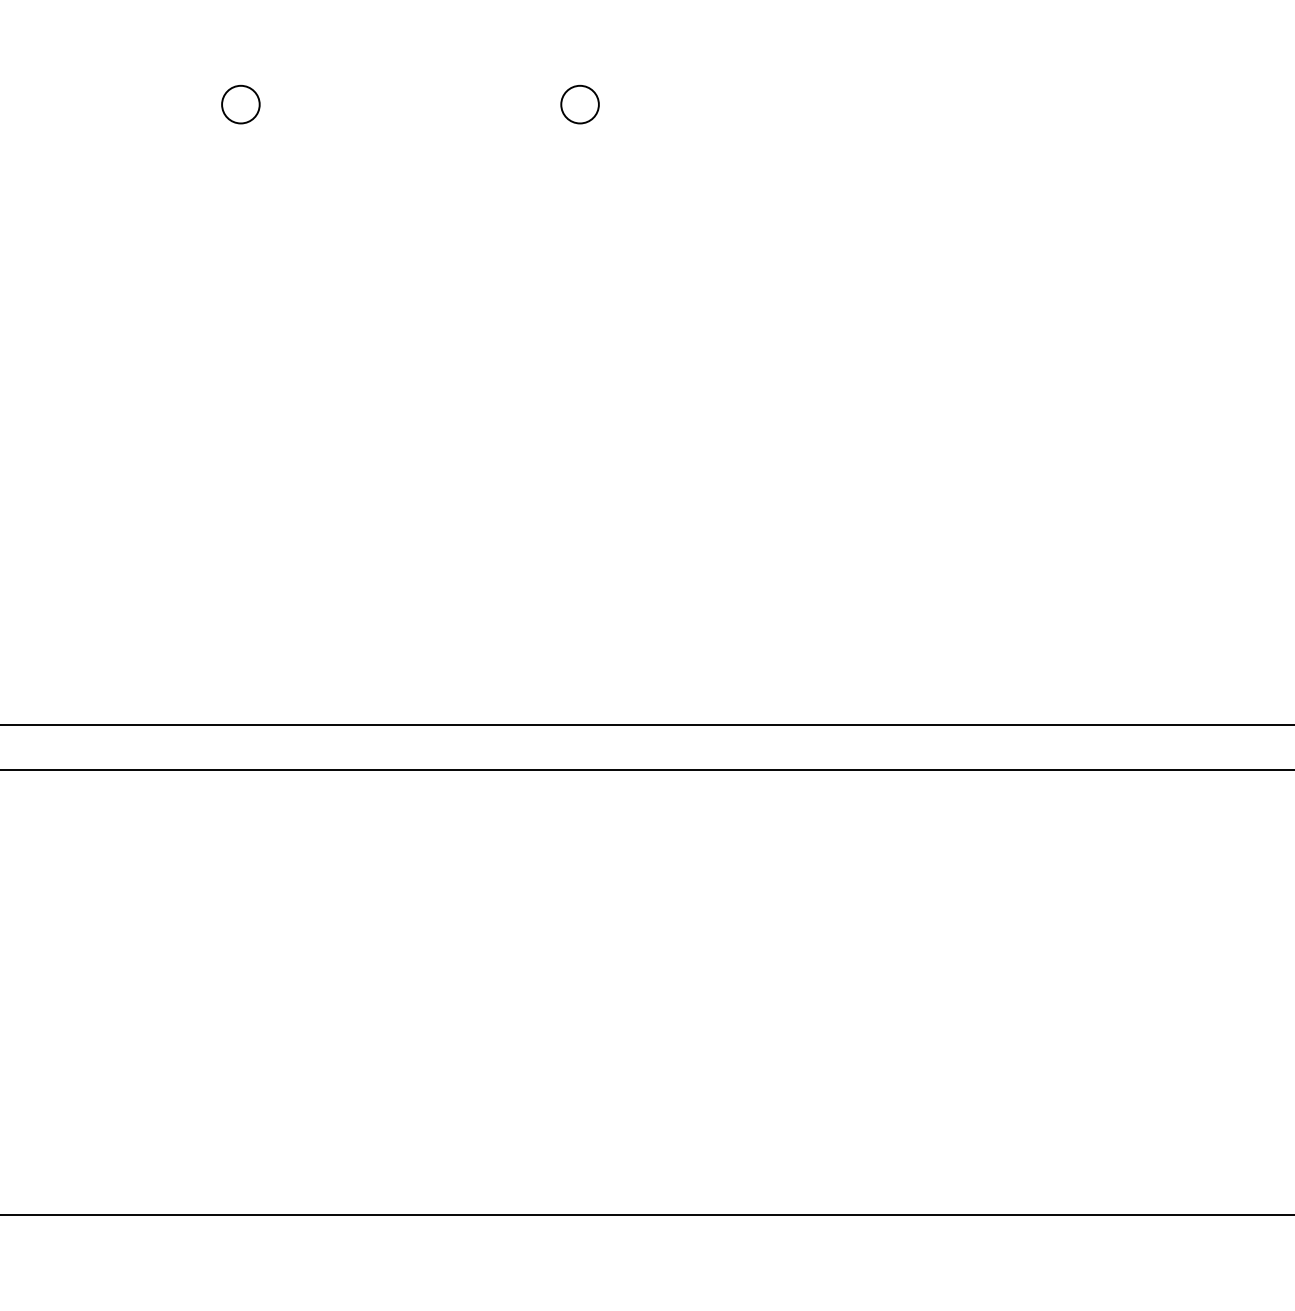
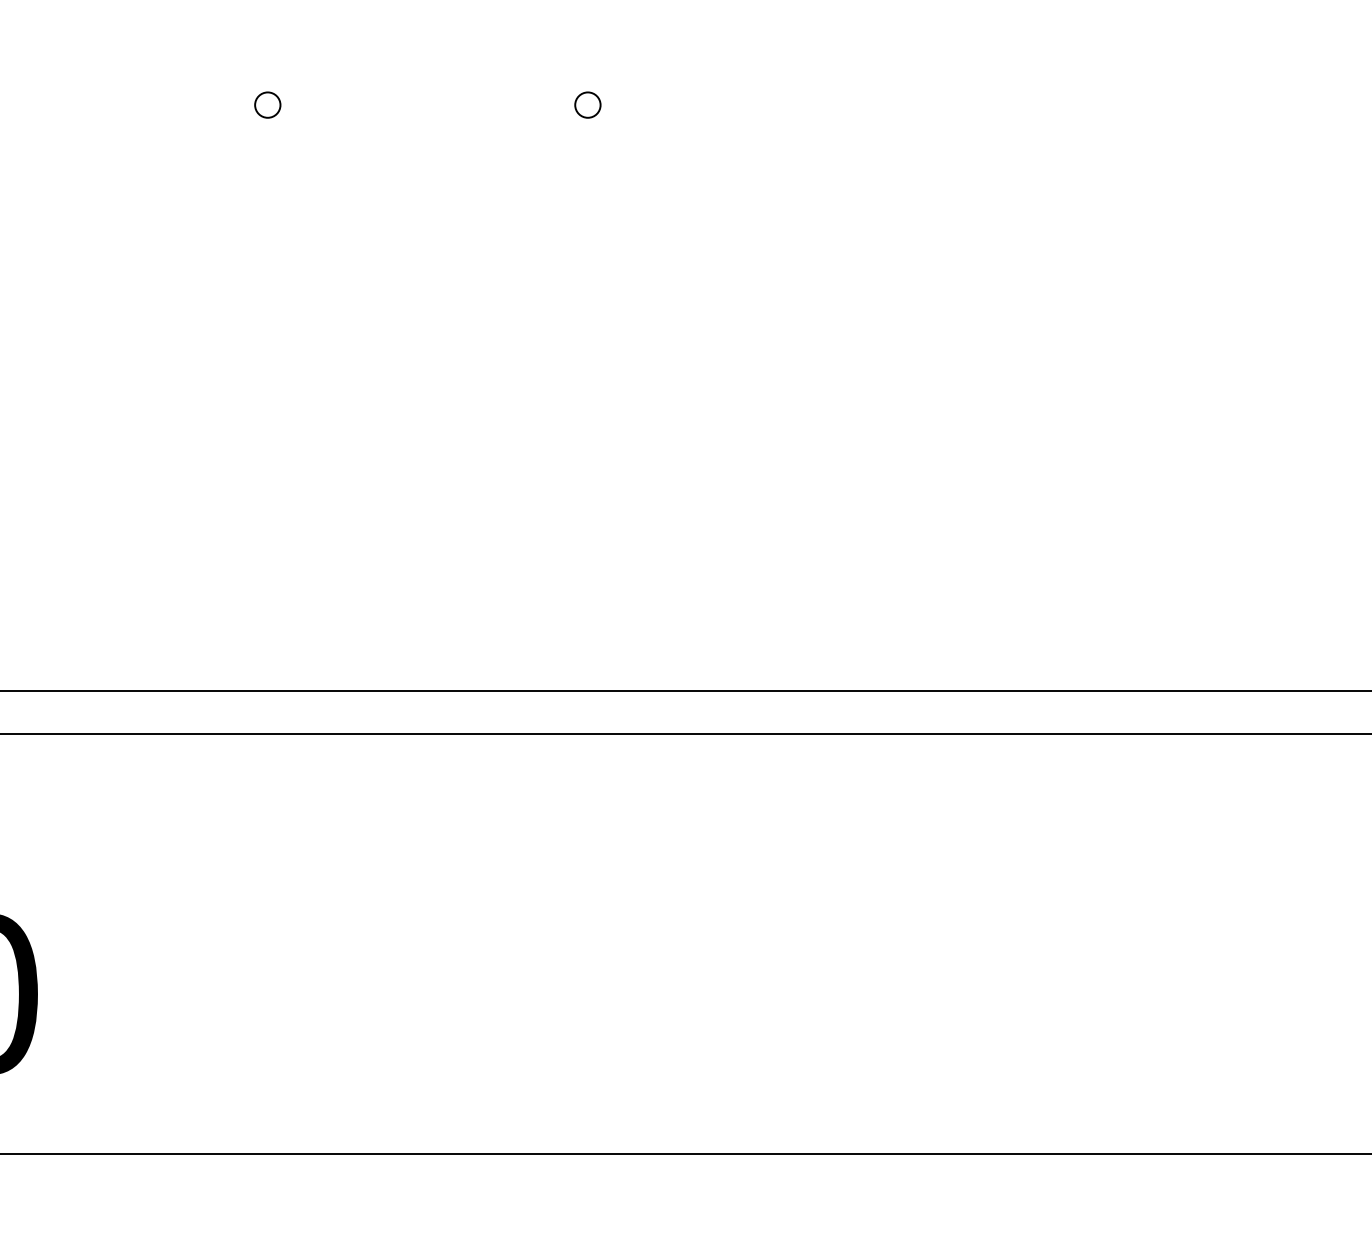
circle: (240, 103) -> (267, 104), size x0.71
circle: (579, 103) -> (587, 104), size x0.71

